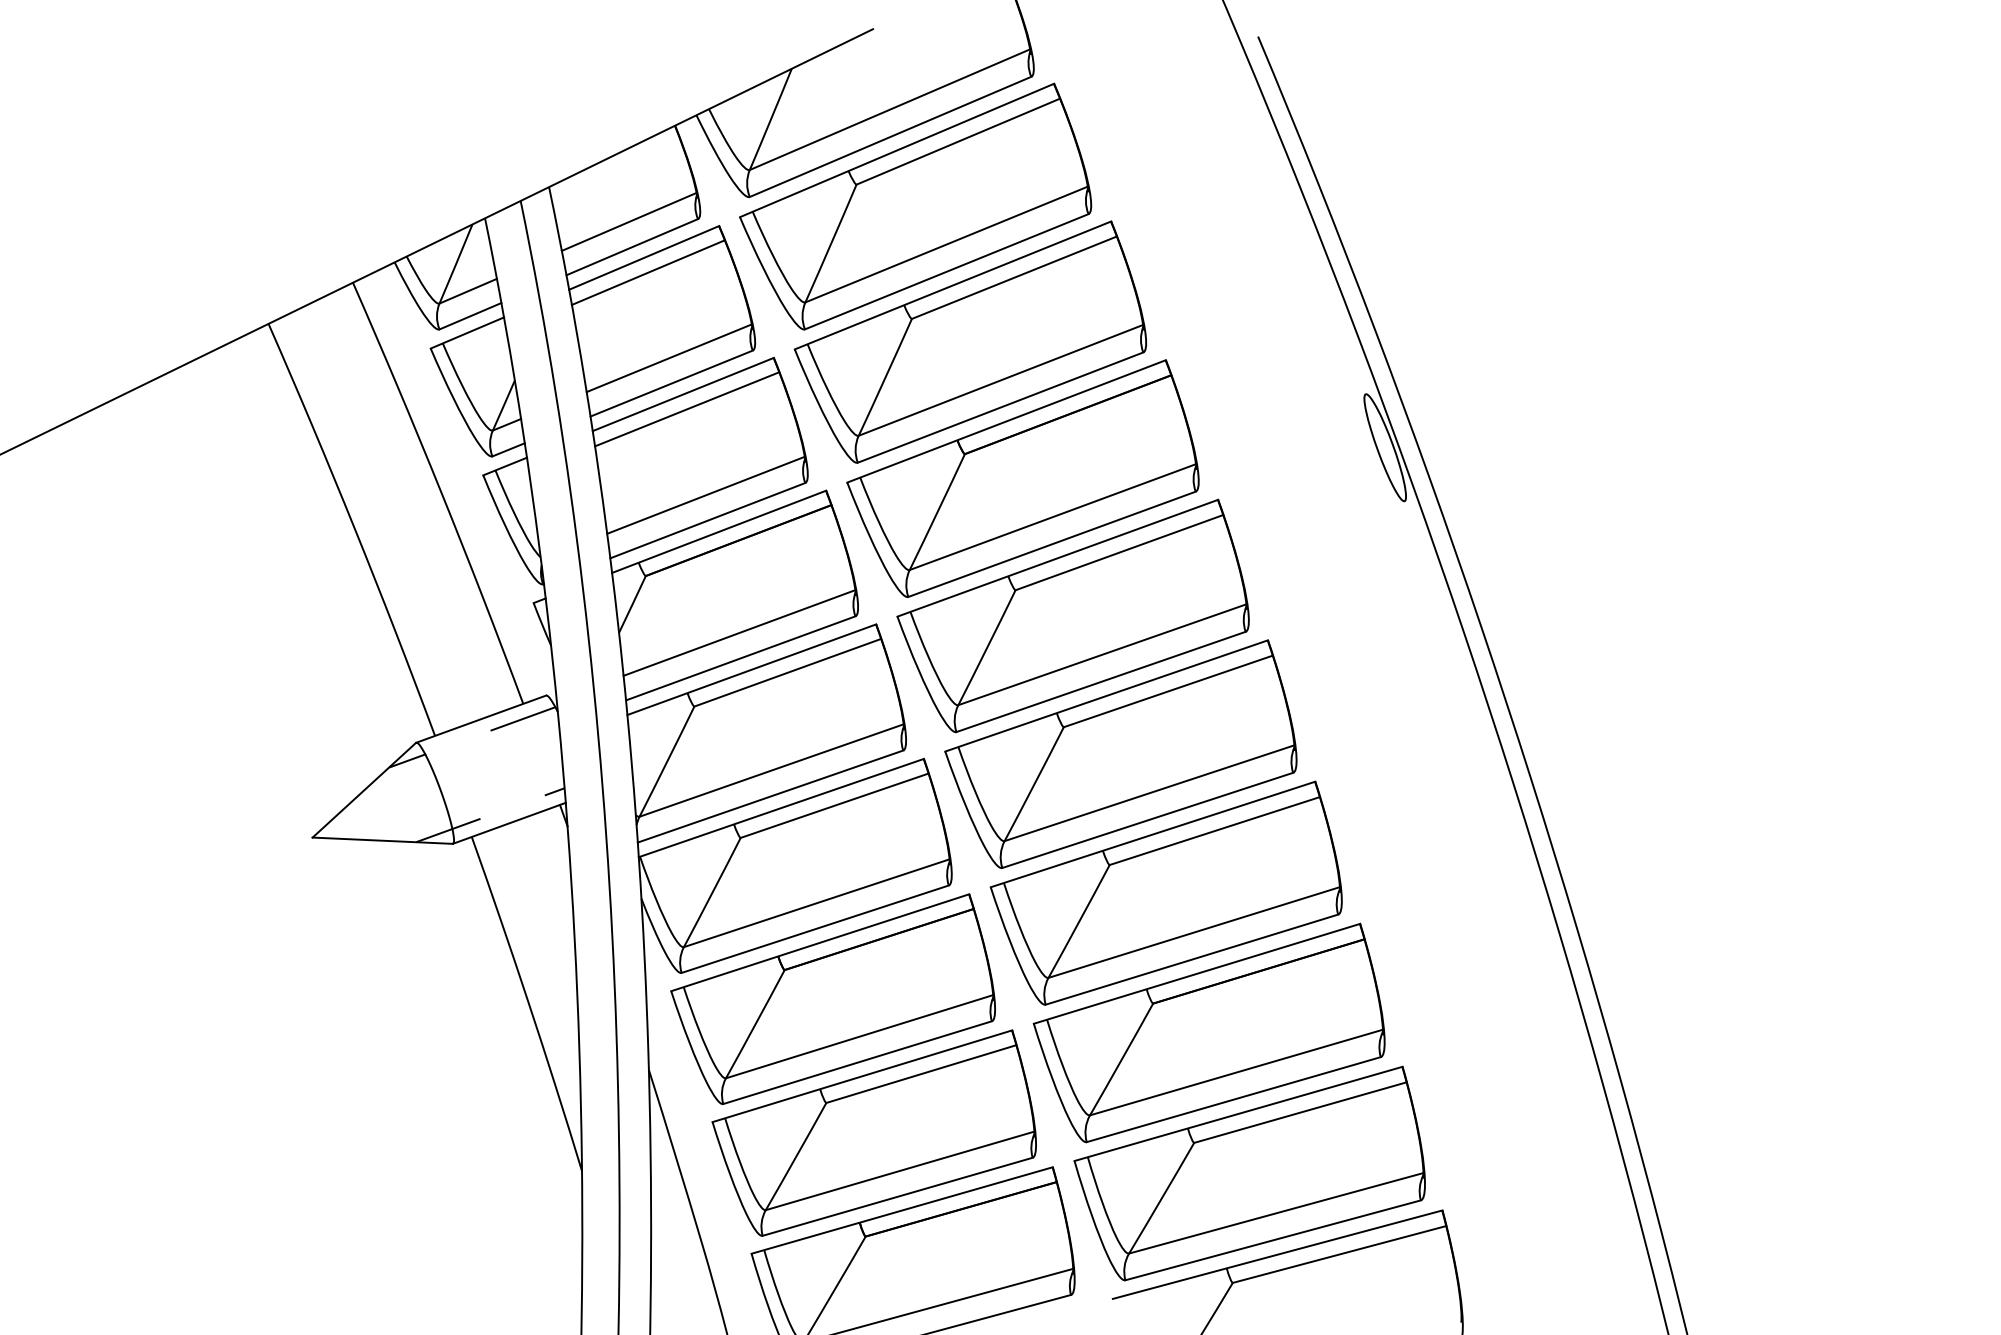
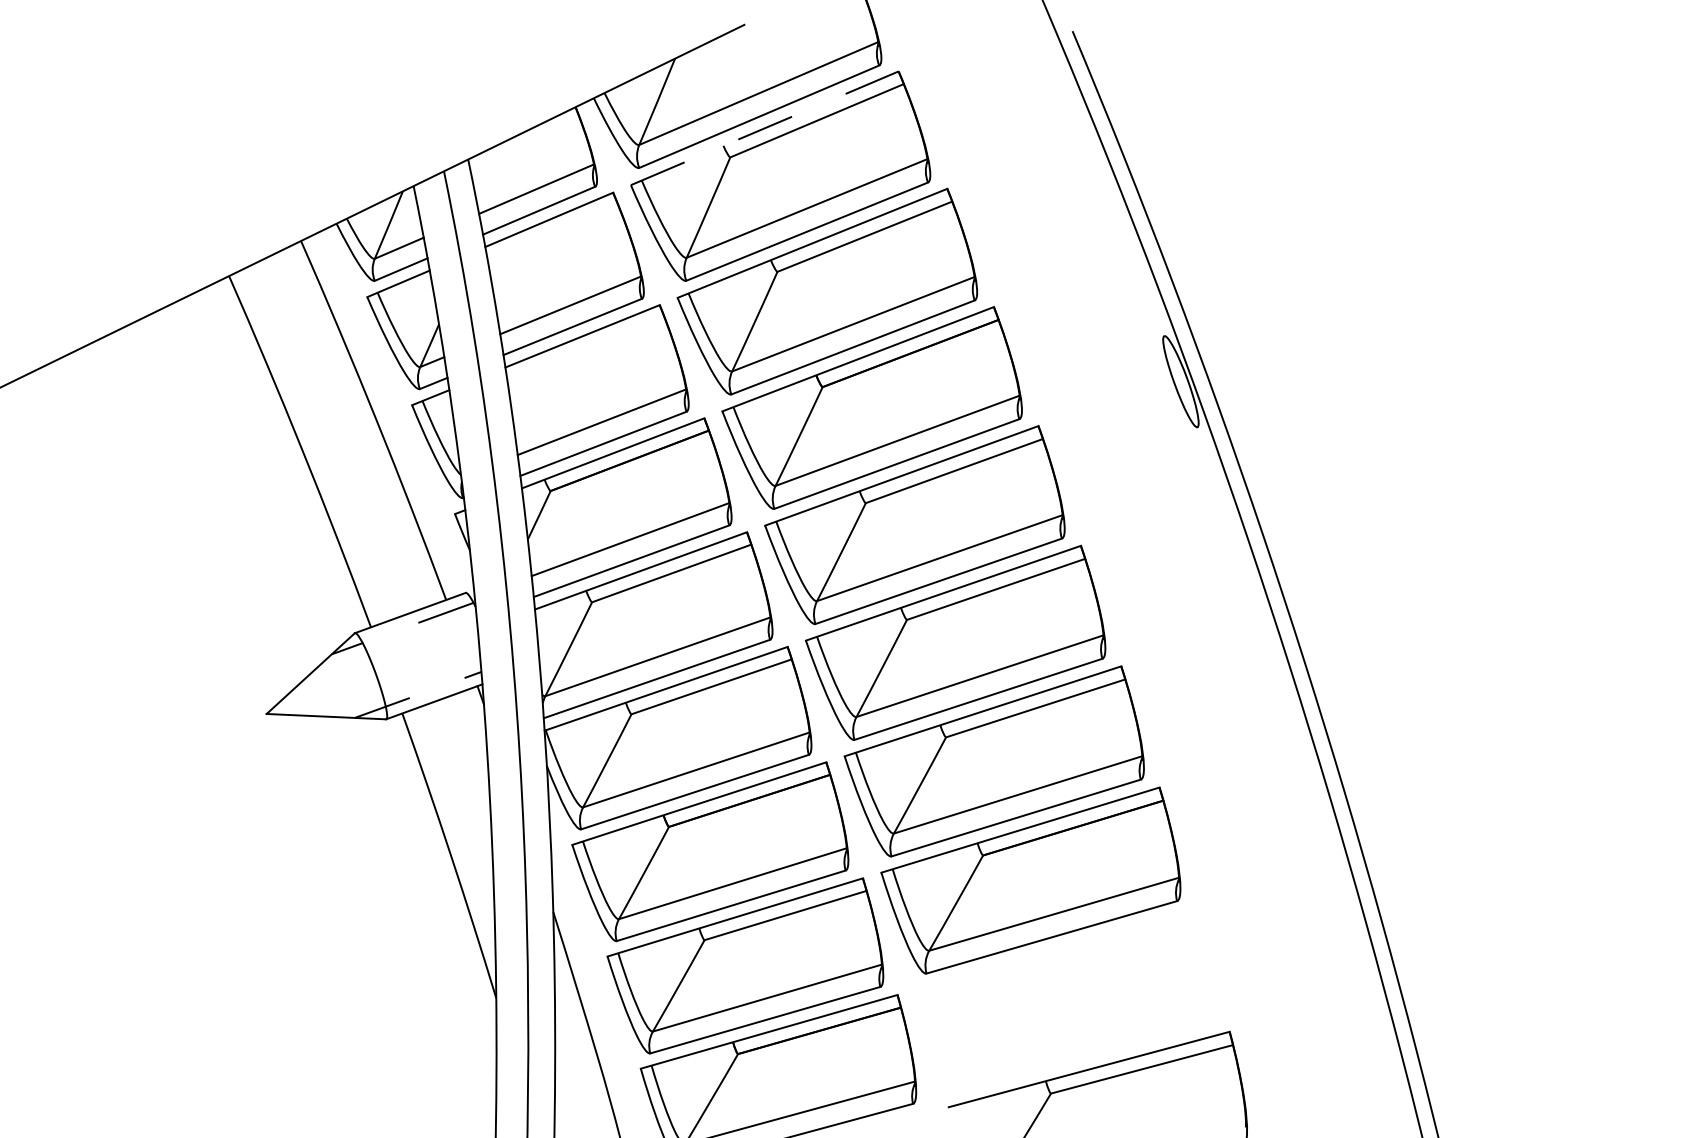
line: (897, 150) -> (765, 128), solid -> dashed
line: (647, 272) -> (552, 232), removed
line: (687, 409) -> (586, 349), removed
part: (1249, 1173) -> (1065, 1000), removed

